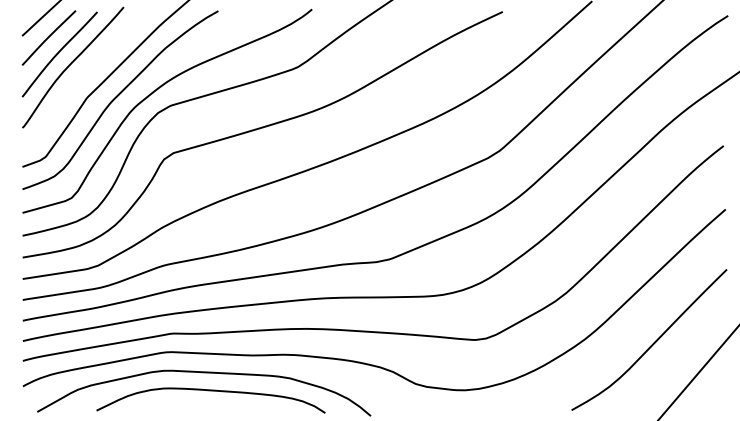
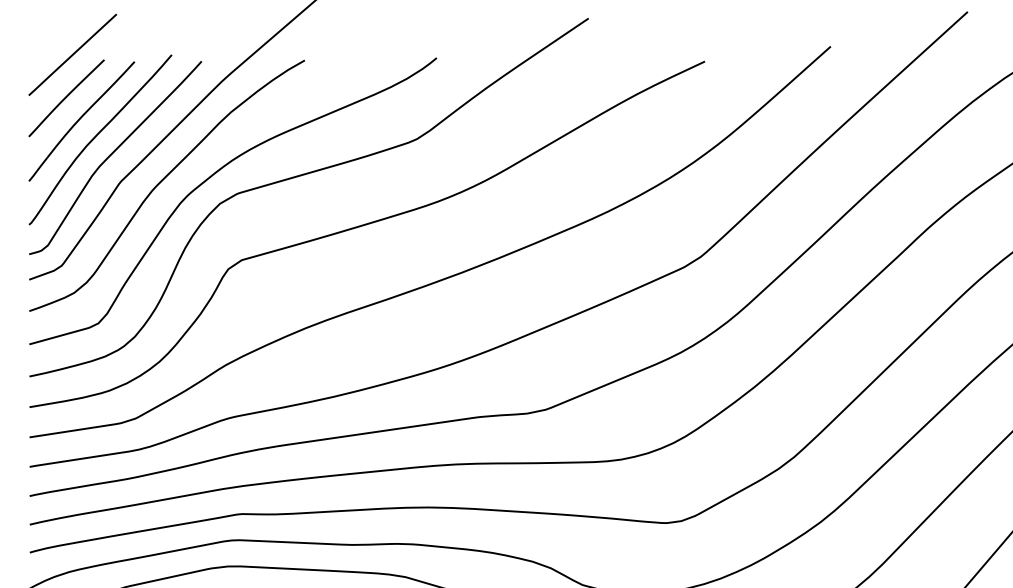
curve: (81, 78) -> (112, 155), added

